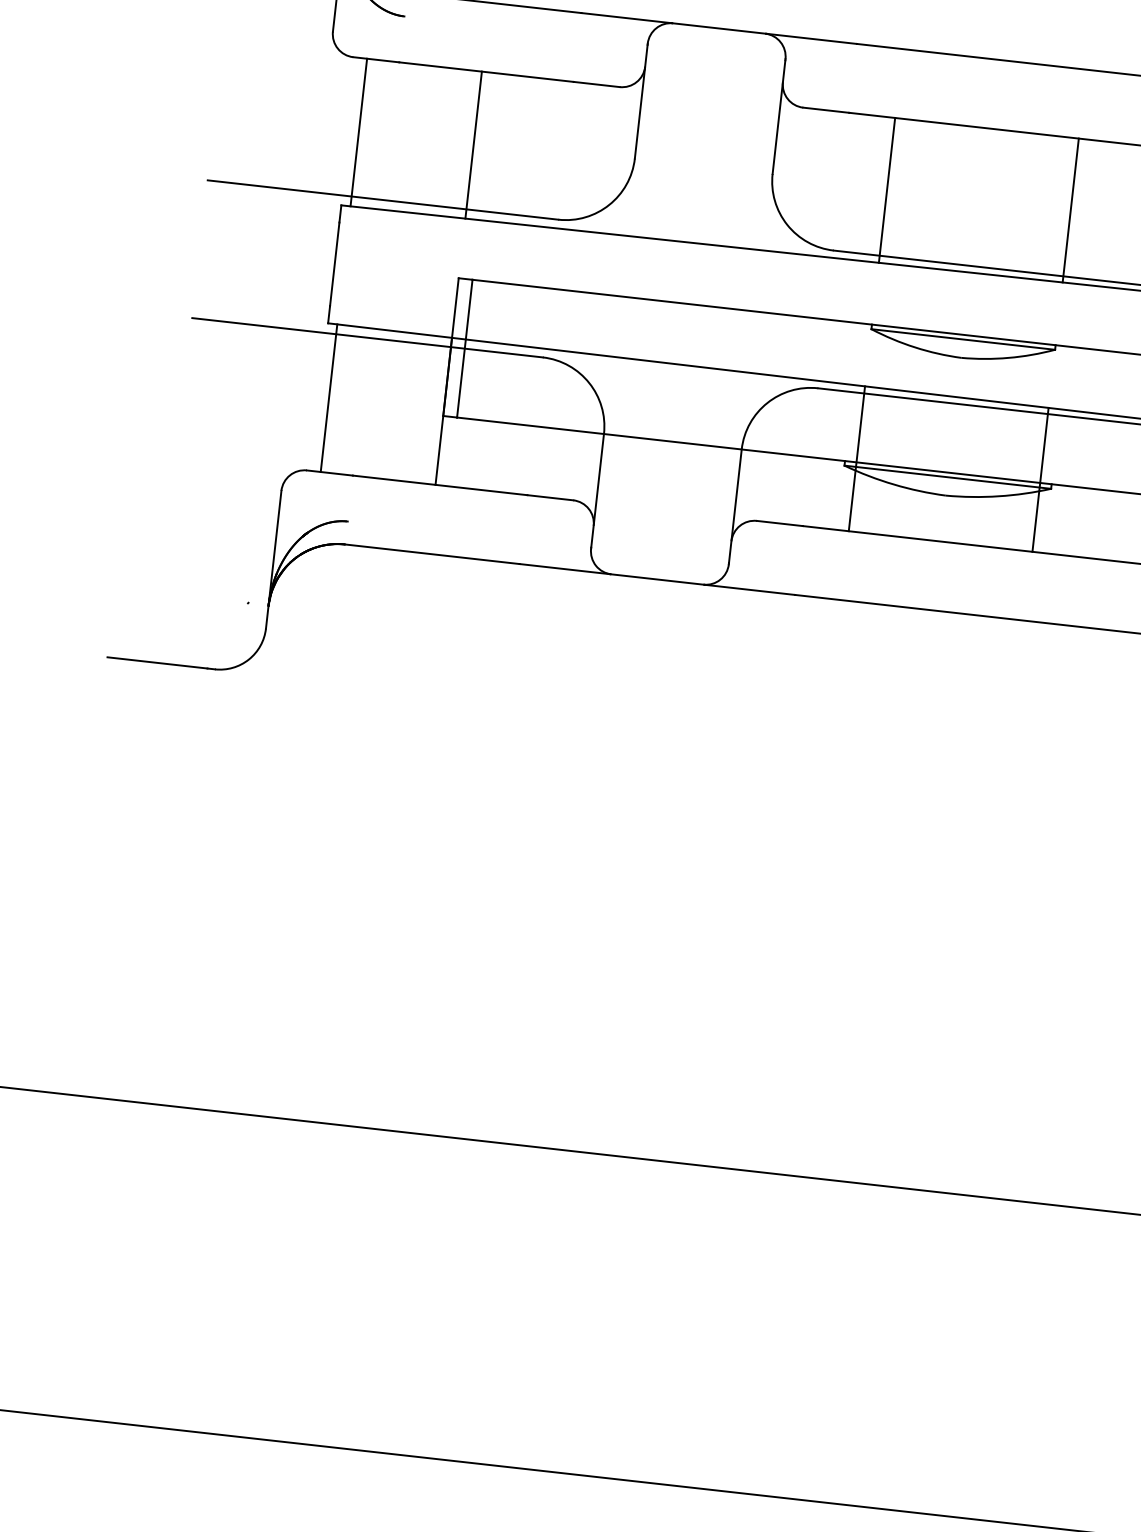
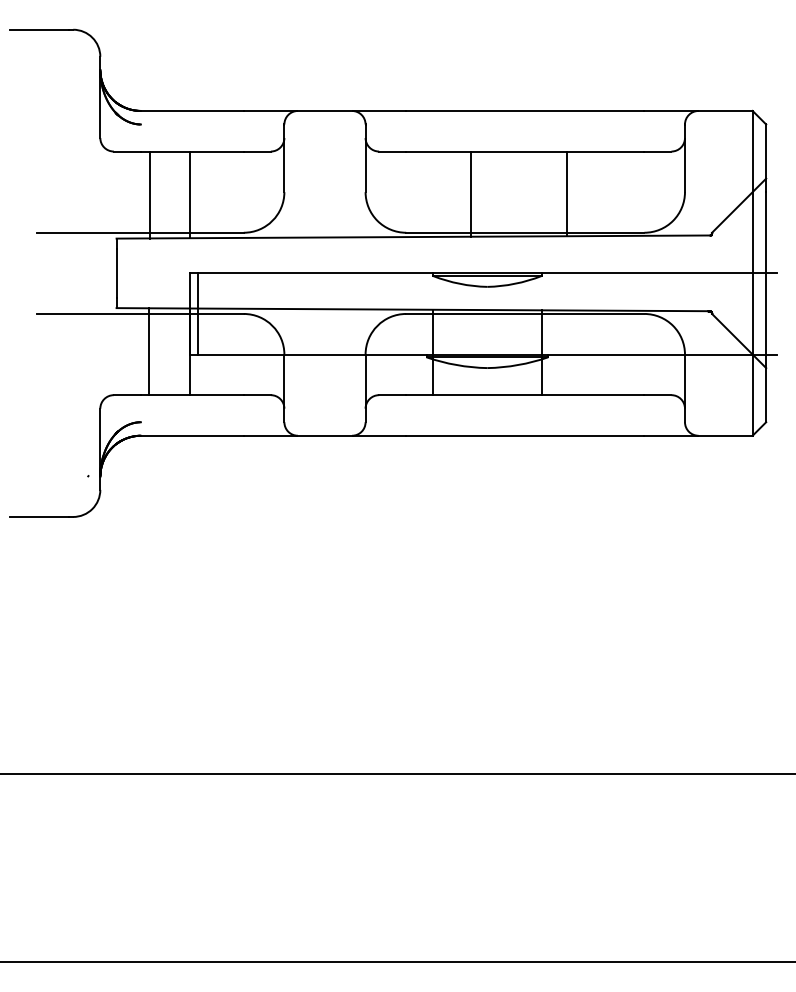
line: (358, 131) -> (149, 194), moved
line: (887, 189) -> (471, 193), moved
line: (1070, 209) -> (566, 193), moved
line: (328, 397) -> (148, 351), moved

